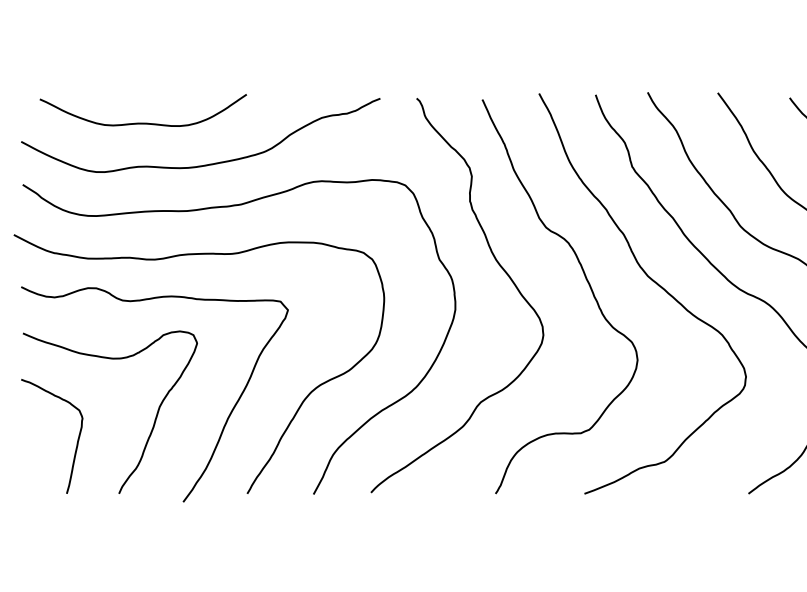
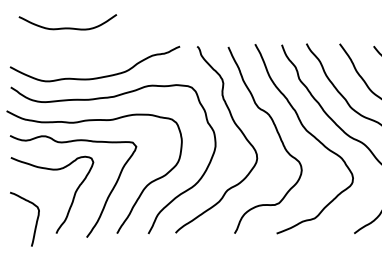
curve: (142, 121) -> (67, 27), moved
curve: (77, 434) -> (36, 218), moved

